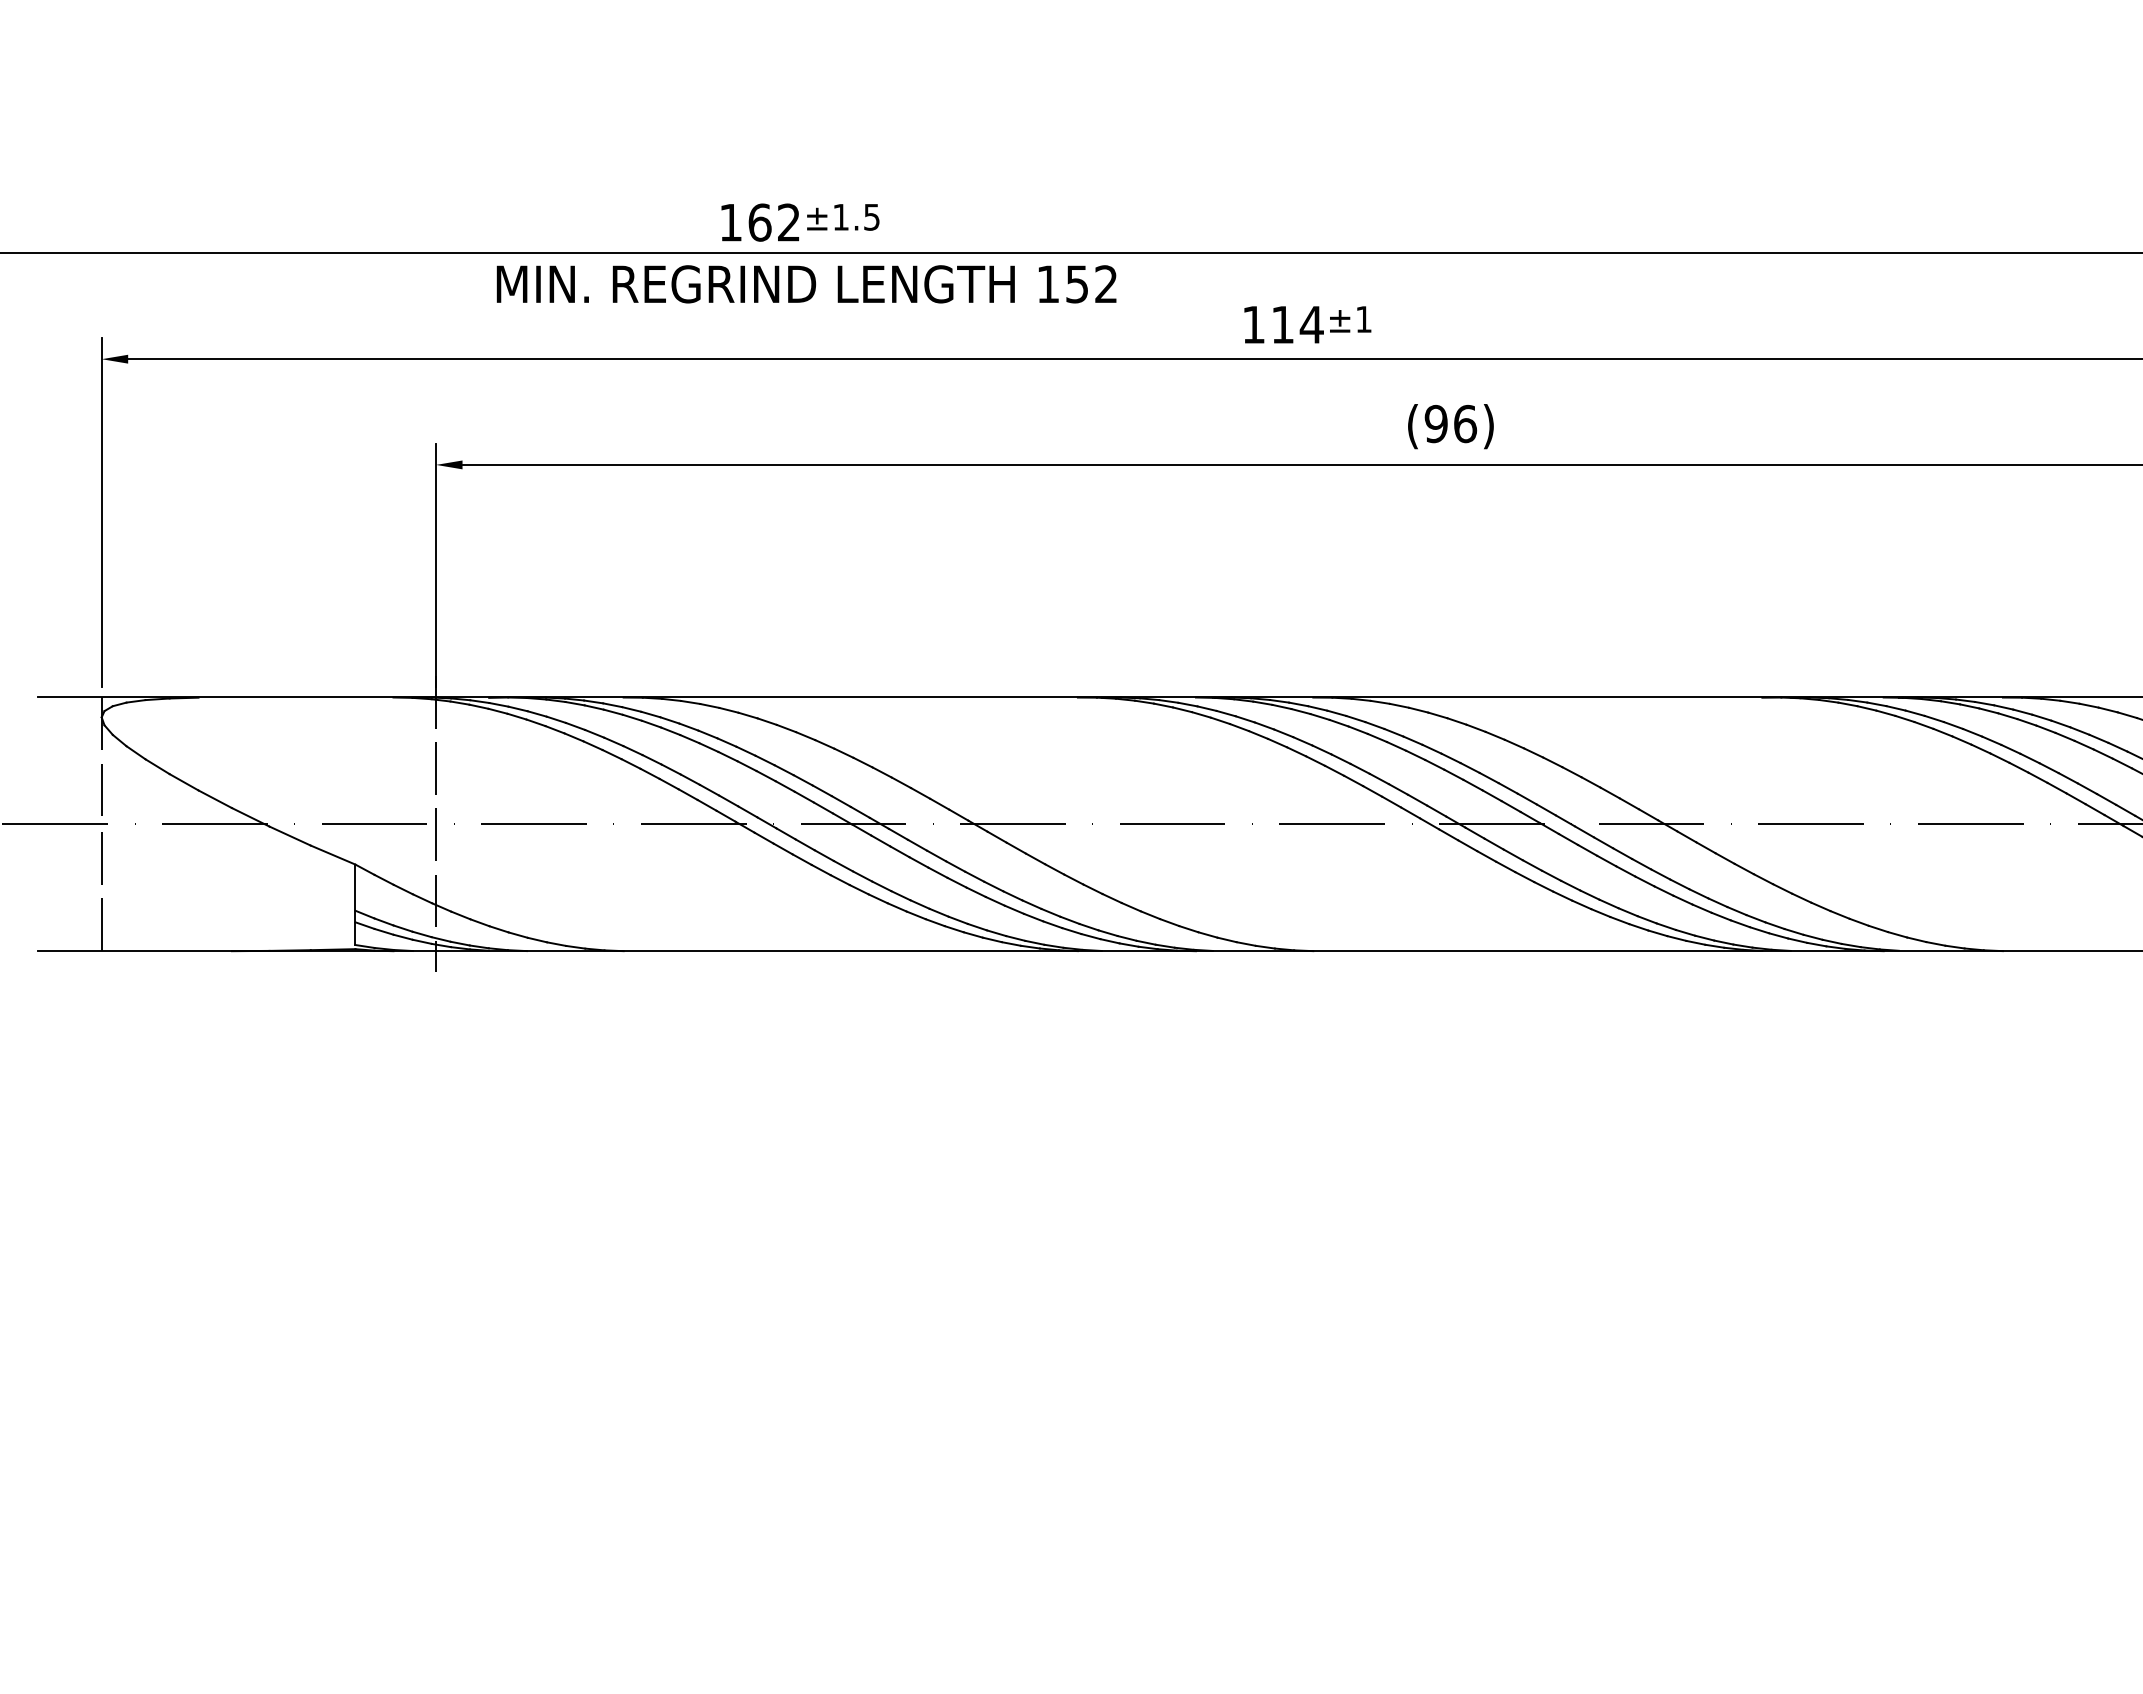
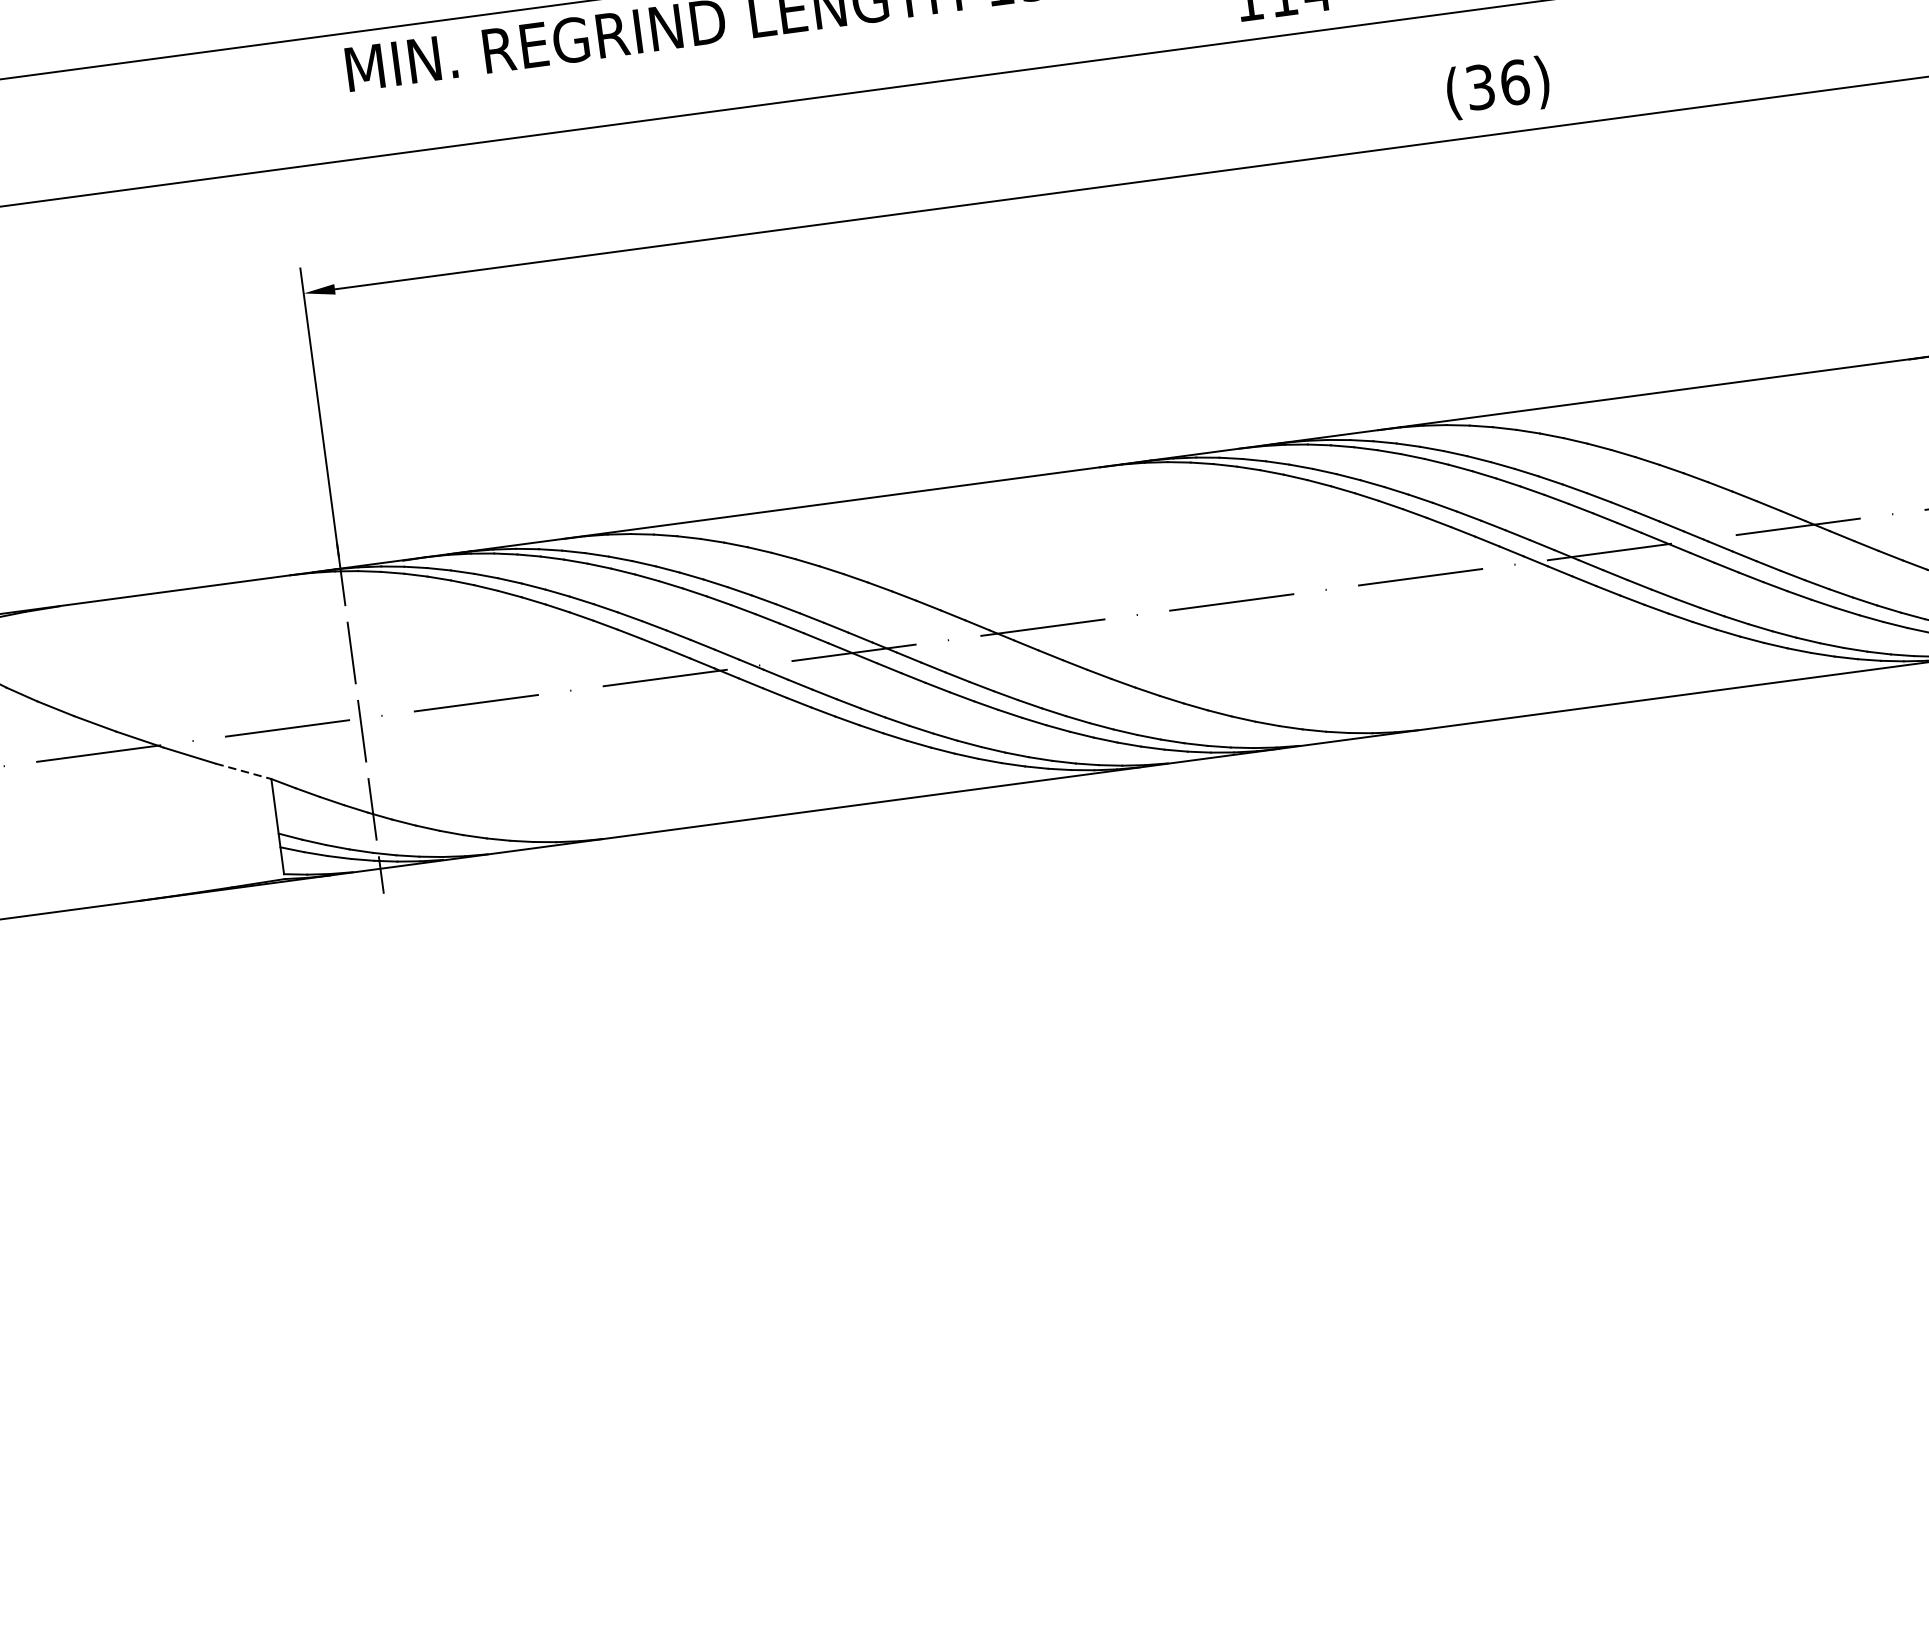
text: (1435, 424) -> (1479, 87), (96) -> (36)
line: (333, 855) -> (243, 771), solid -> dashed

